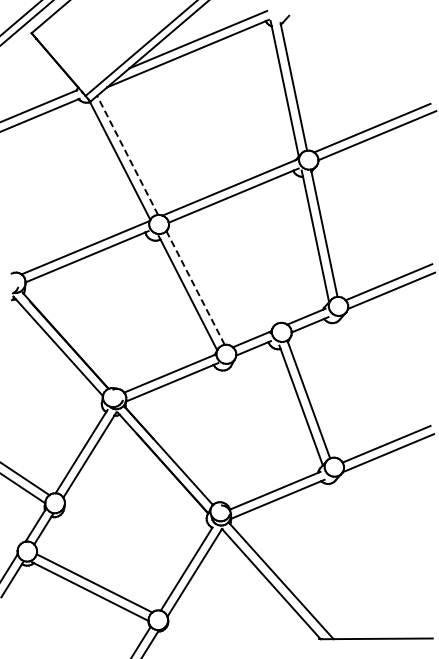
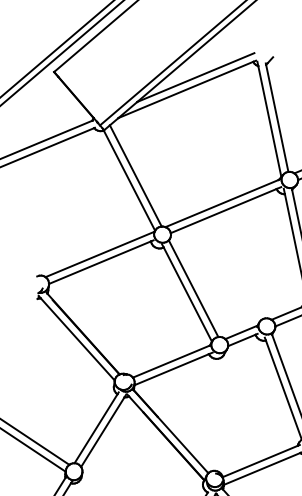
line: (127, 155) -> (135, 176), dashed -> solid
line: (195, 288) -> (193, 289), dashed -> solid

